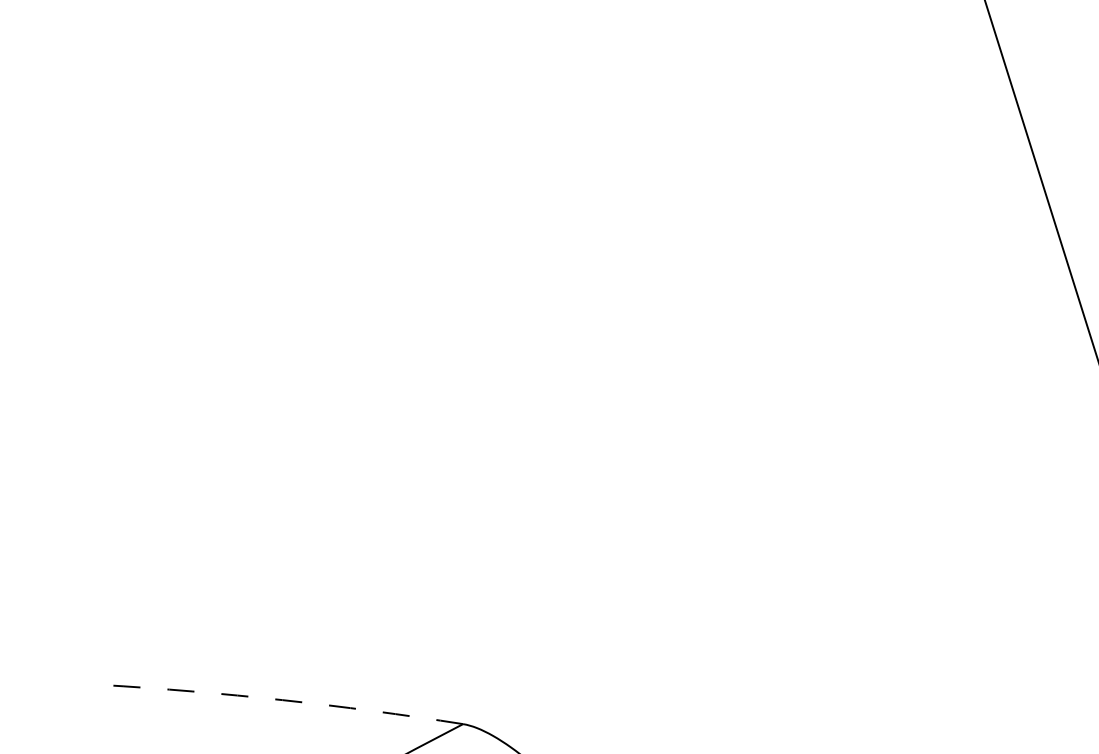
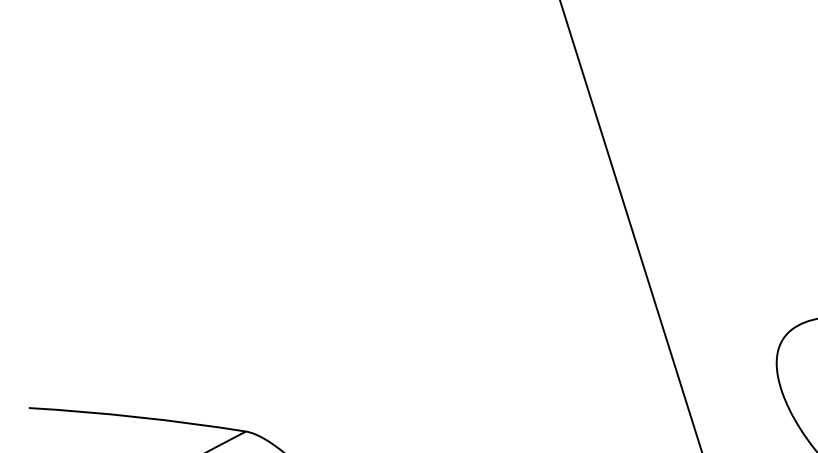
arc: (282, 700) -> (137, 417), dashed -> solid

